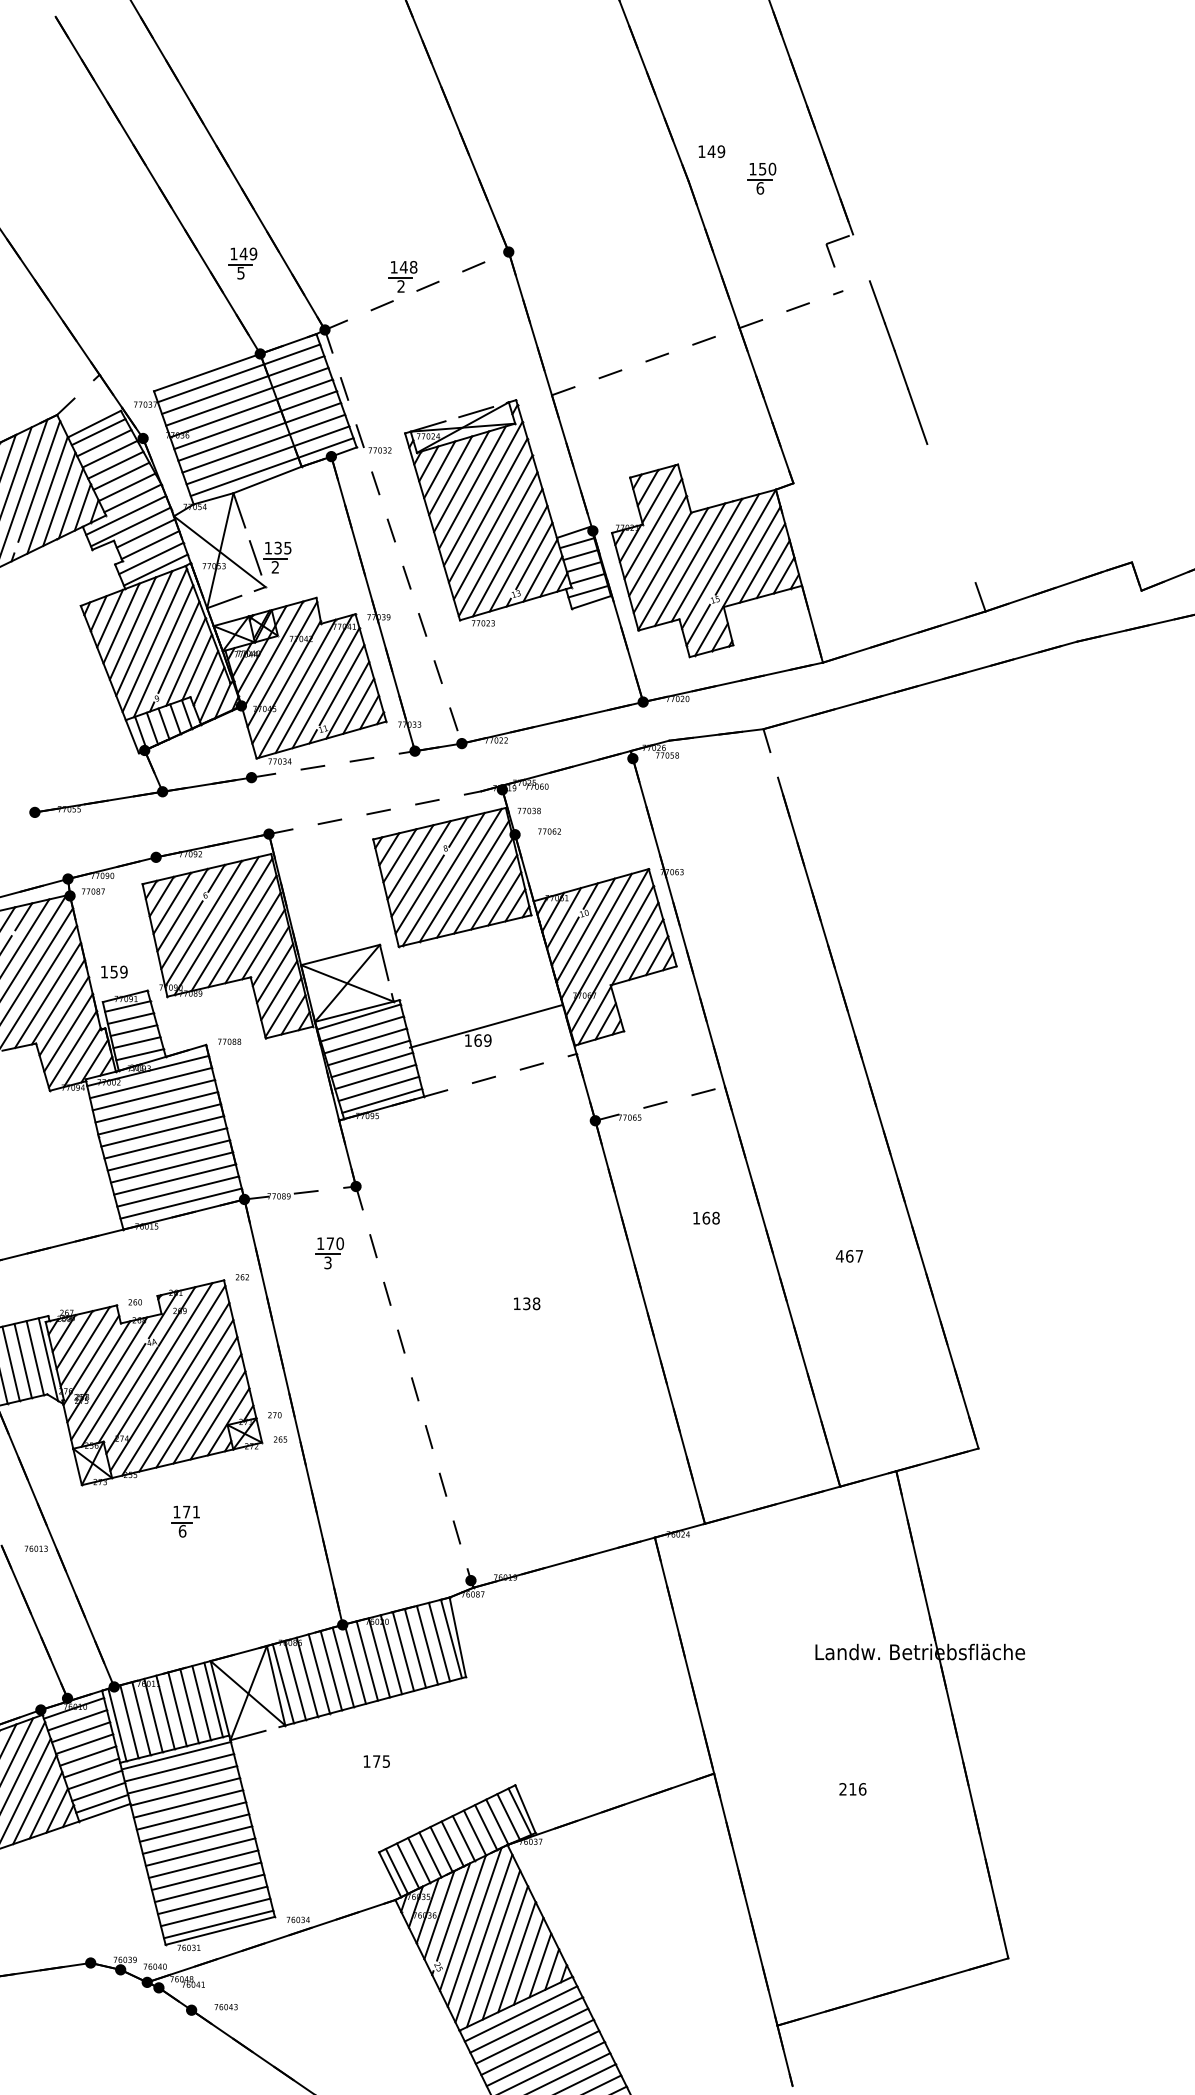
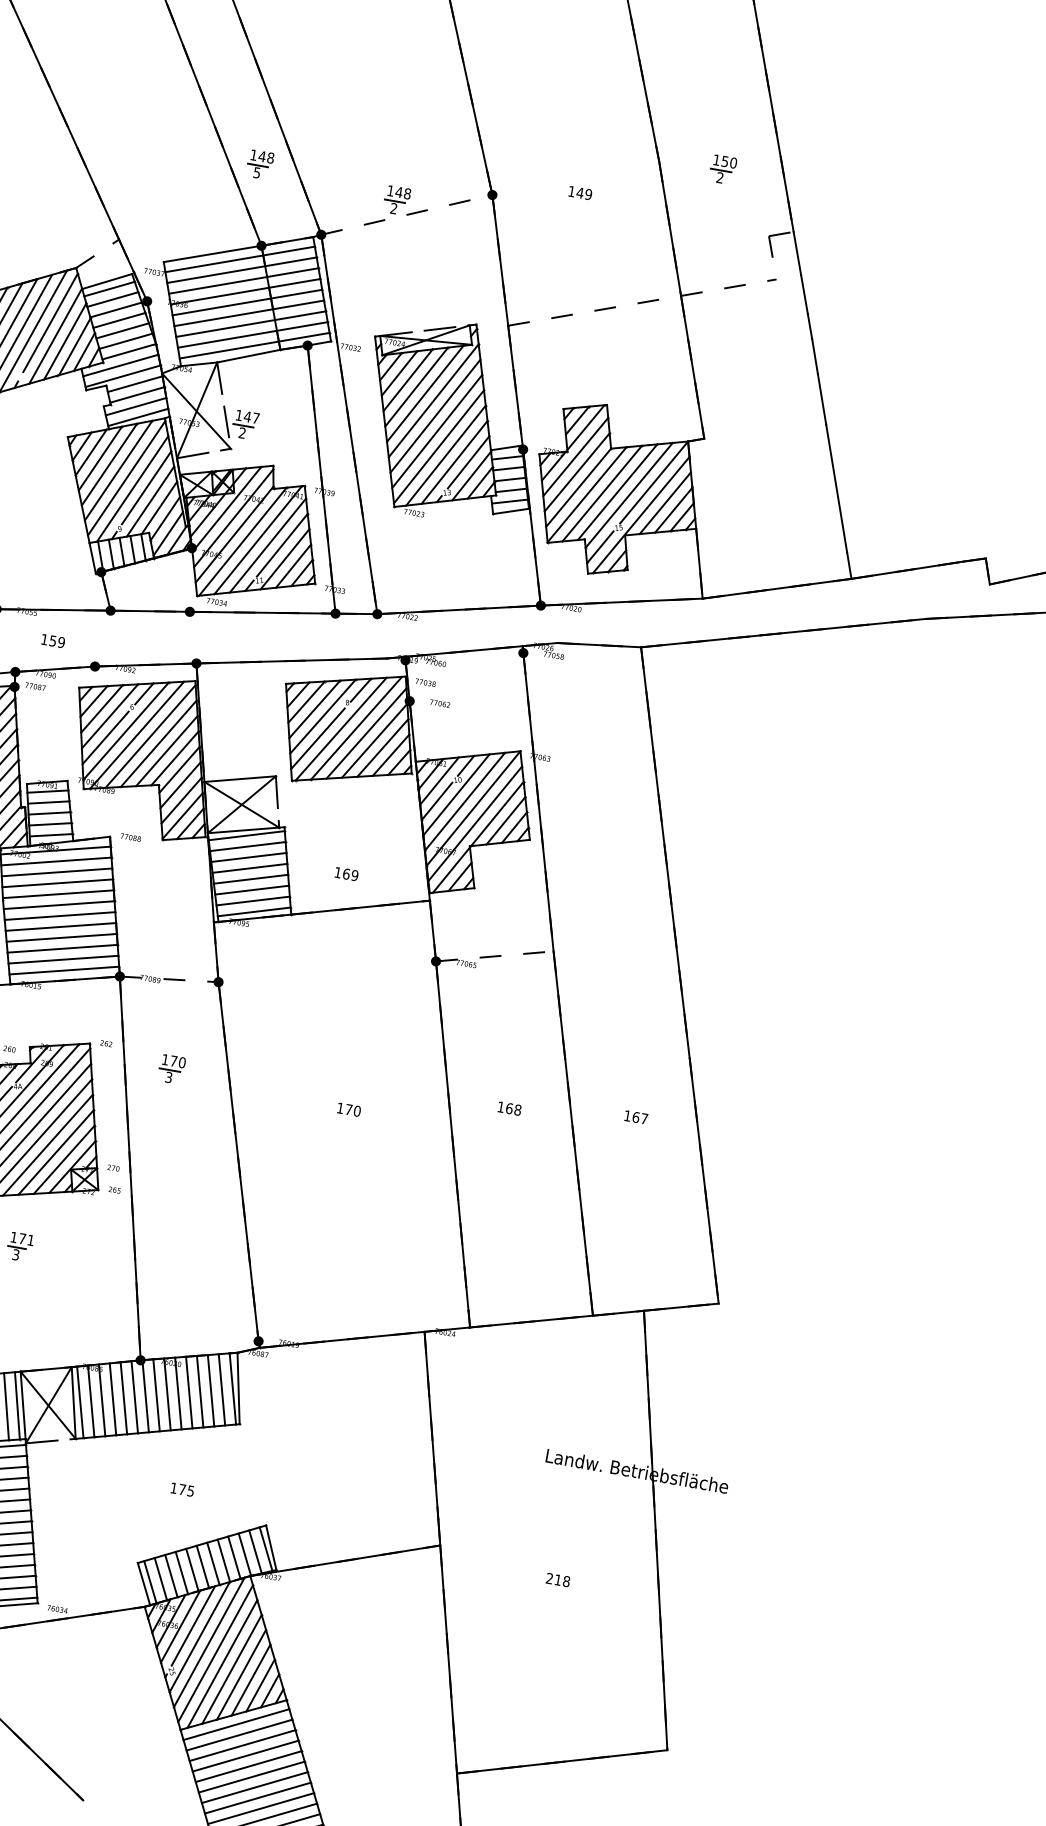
text: (711, 151) -> (580, 192), moved
text: (760, 188) -> (720, 178), 6 -> 2
text: (253, 253) -> (270, 157), 149 -> 148
line: (861, 257) -> (797, 253), added
line: (951, 513) -> (836, 488), added
line: (393, 536) -> (349, 424), added
text: (282, 547) -> (251, 416), 135 -> 147
line: (773, 761) -> (644, 676), added
line: (332, 764) -> (262, 612), added
line: (375, 812) -> (292, 660), added
text: (114, 971) -> (53, 640), moved
line: (486, 1025) -> (360, 906), moved
text: (706, 1217) -> (509, 1108), moved
part: (329, 1253) -> (171, 1069), moved
text: (839, 1256) -> (627, 1116), 467 -> 167
text: (531, 1303) -> (353, 1110), 138 -> 170
line: (413, 1383) -> (238, 1161), added
text: (182, 1531) -> (15, 1255), 6 -> 3
text: (376, 1761) -> (182, 1489), moved
text: (862, 1789) -> (566, 1581), 216 -> 218

